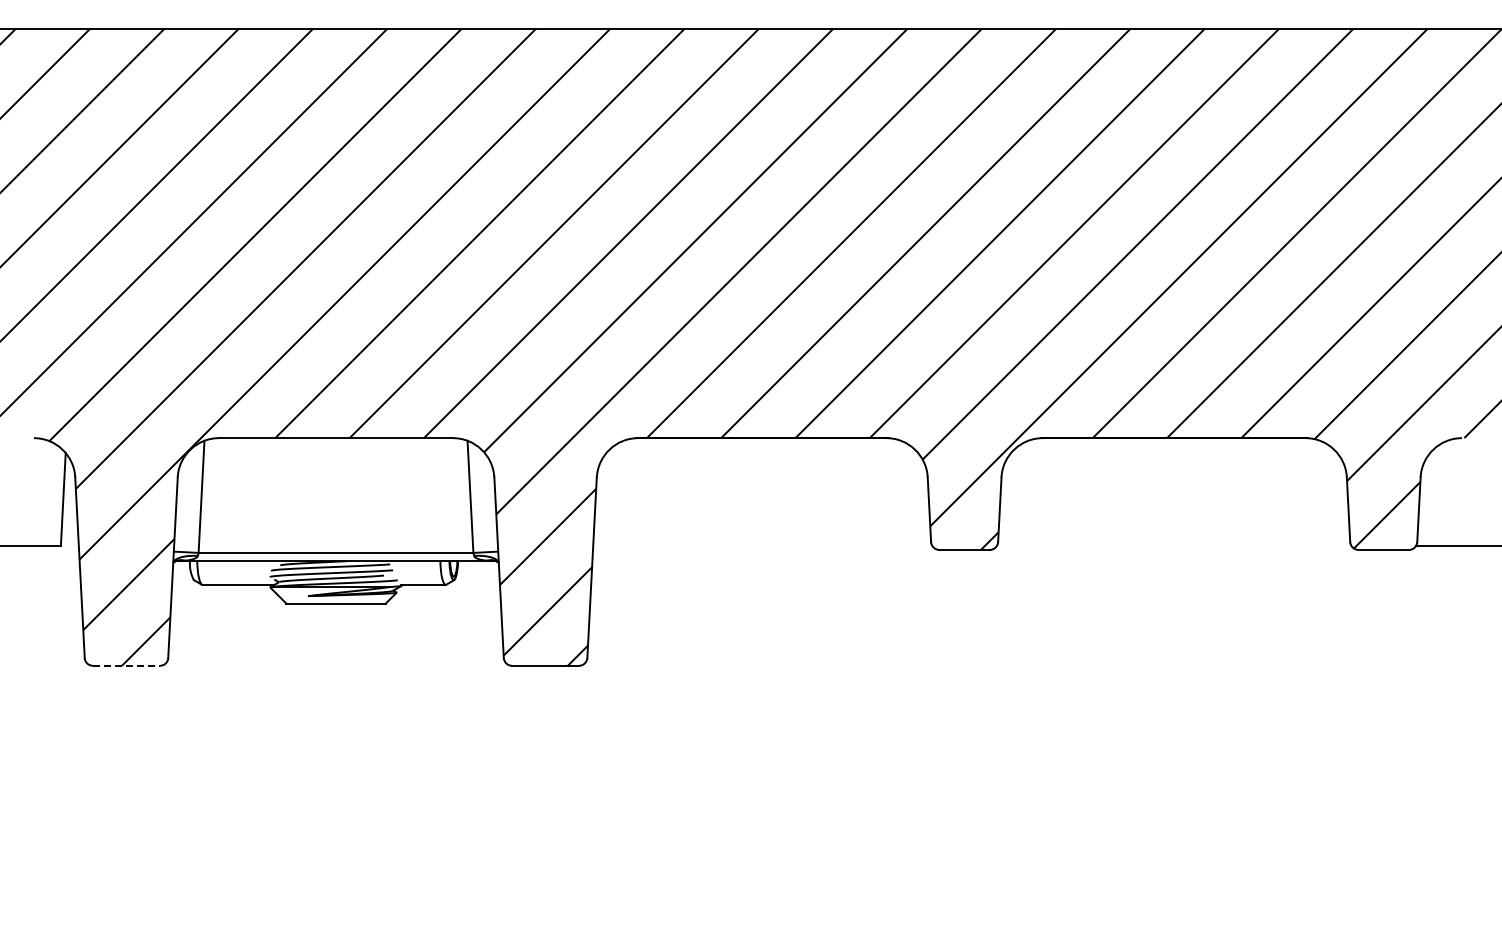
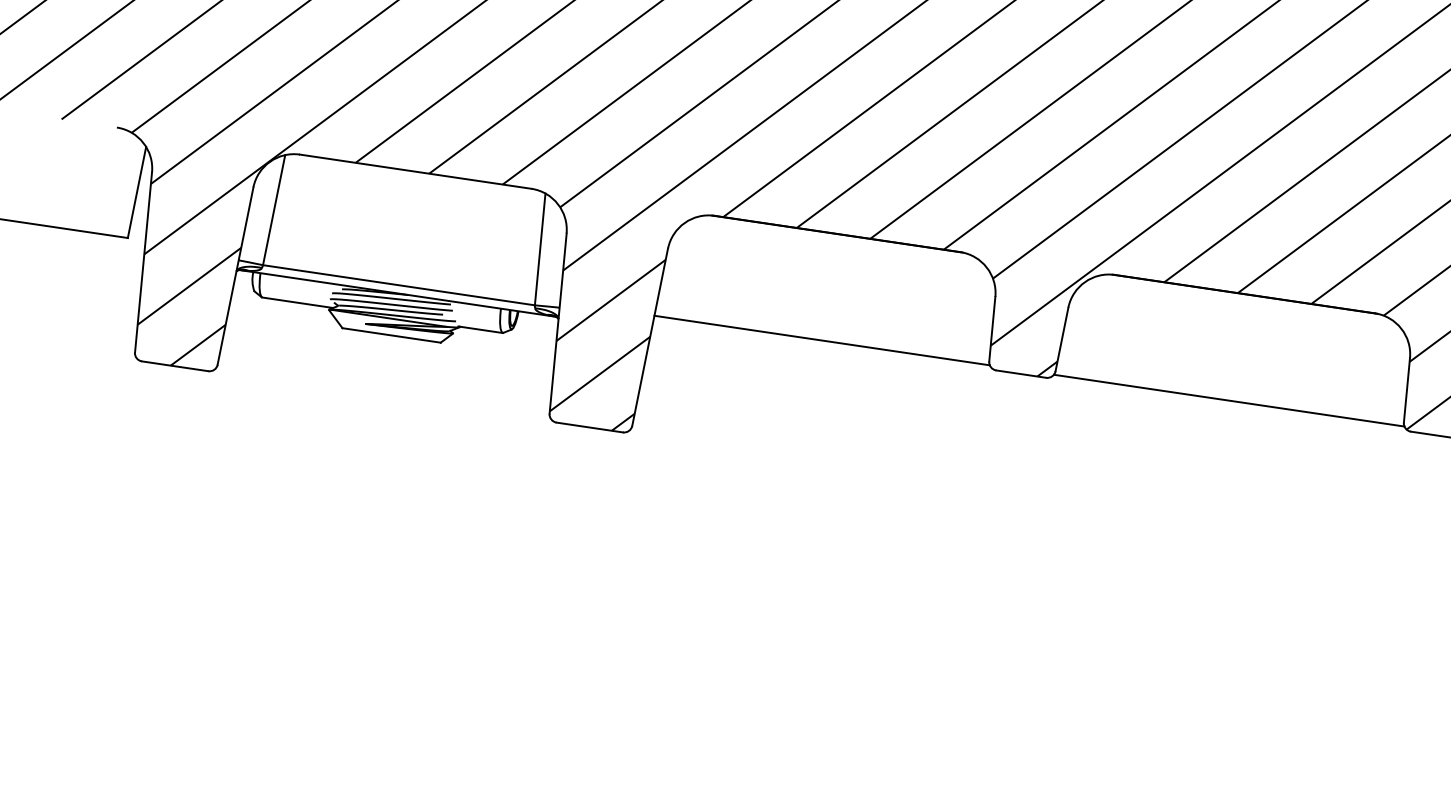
line: (762, 545) -> (821, 340), added
line: (1174, 545) -> (1229, 400), added
line: (126, 665) -> (175, 366), dashed -> solid

